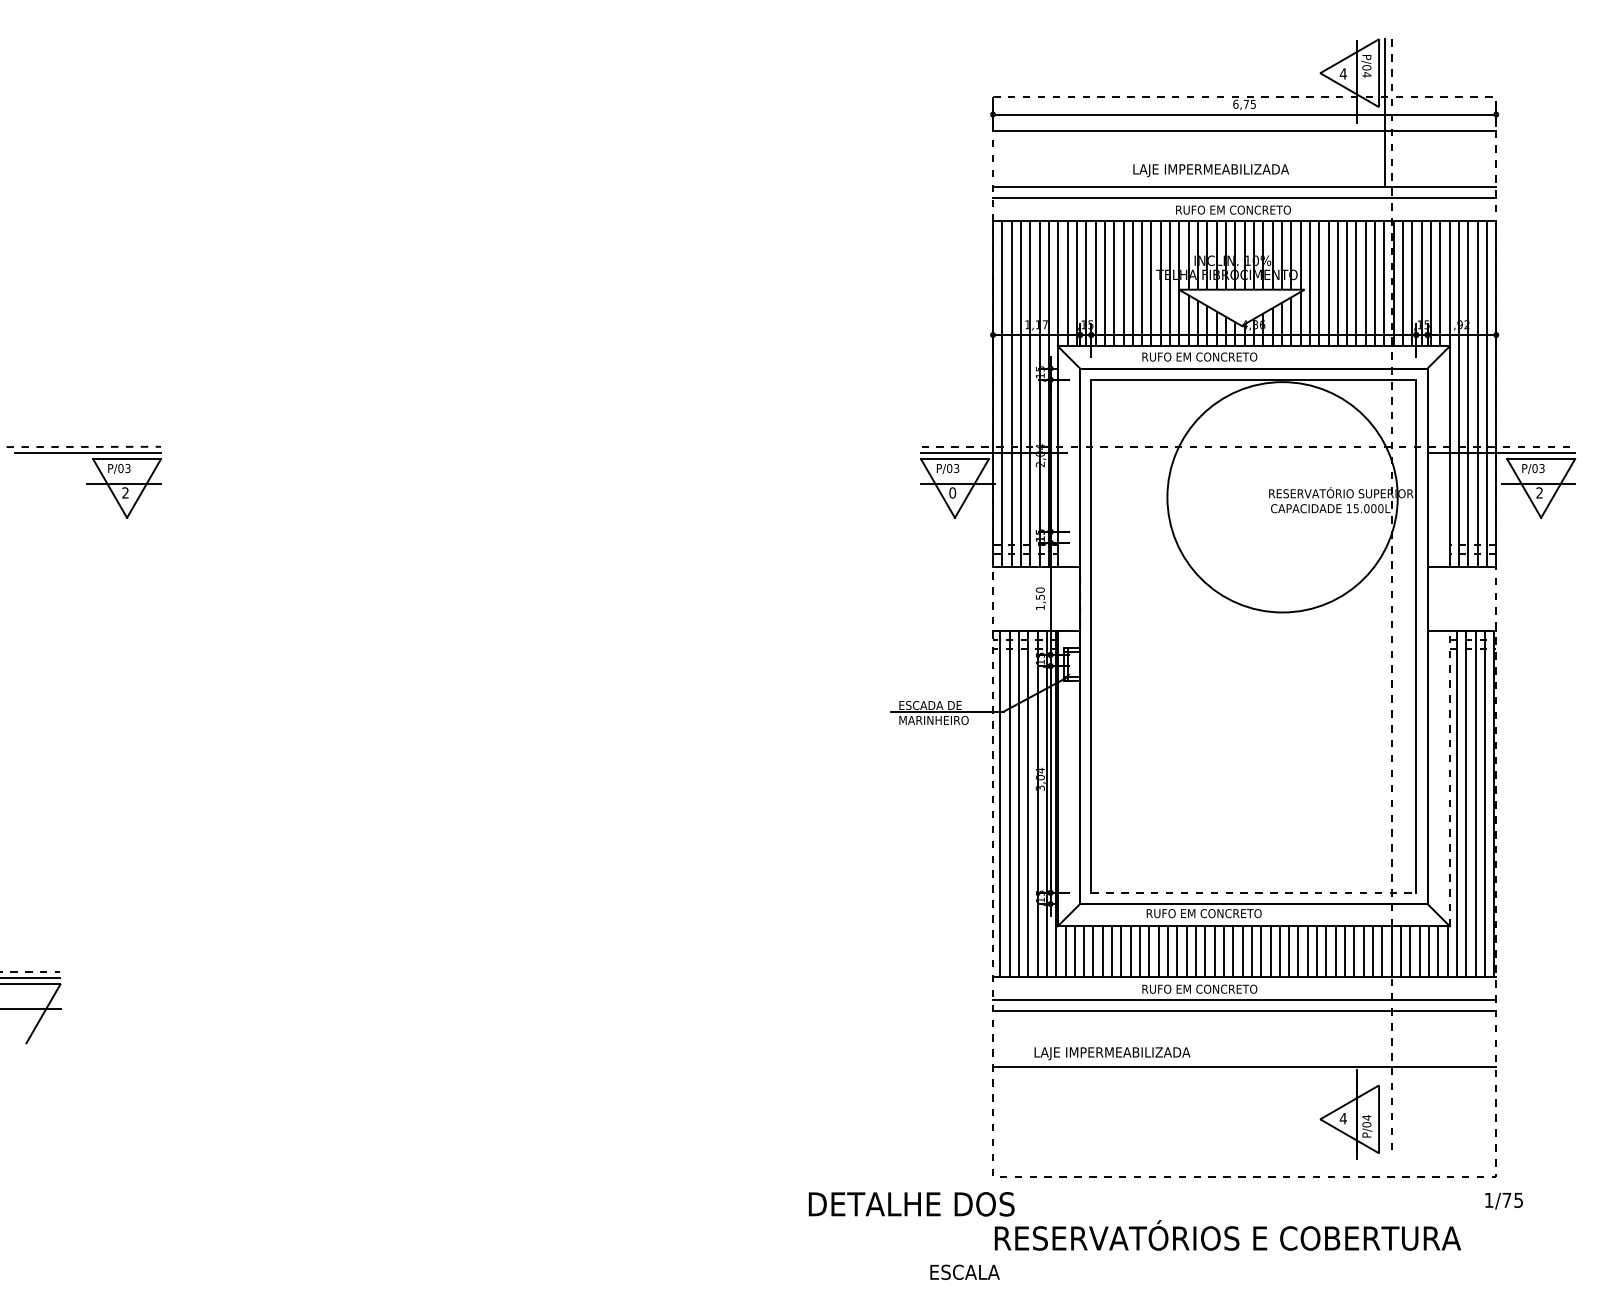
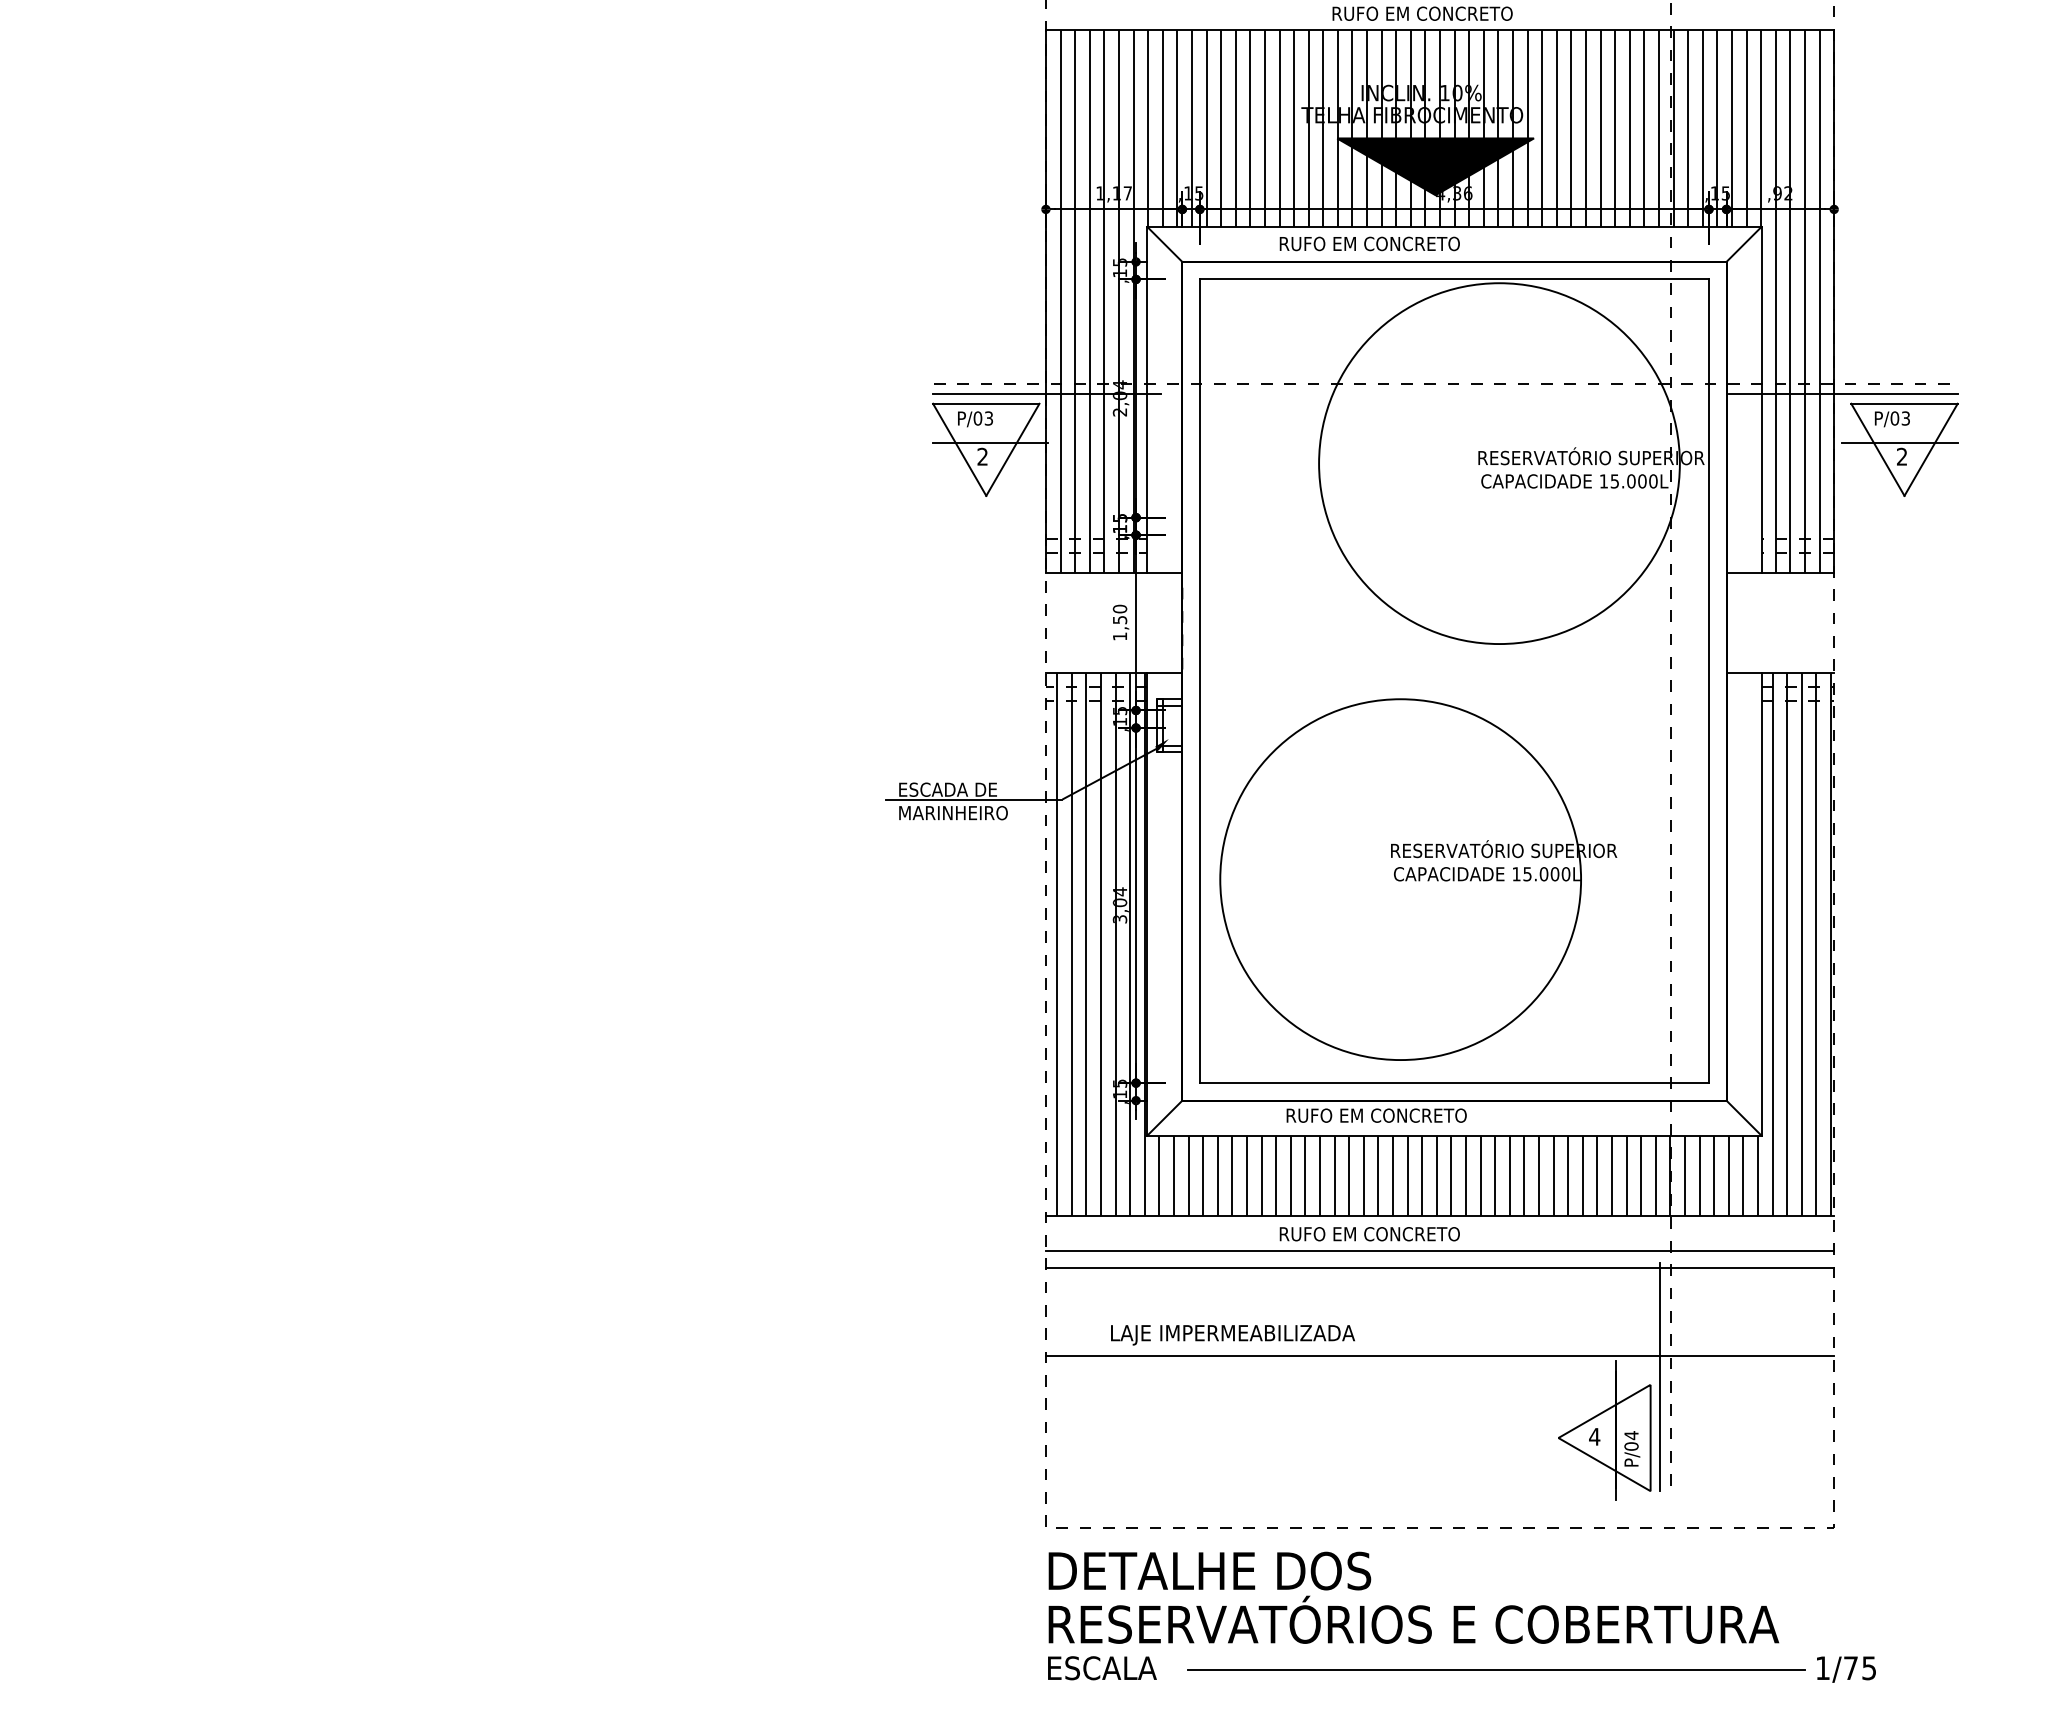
fill: (1241, 307) -> (1435, 166), added
text: (952, 492) -> (982, 456), 0 -> 2
part: (1230, 762) -> (1417, 879), added
line: (1449, 778) -> (1760, 904), dashed -> solid
line: (1253, 892) -> (1453, 1082), dashed -> solid
line: (1384, 1080) -> (1659, 1377), added
text: (1503, 1201) -> (1845, 1670), moved
text: (911, 1204) -> (1209, 1571), moved
line: (1280, 1267) -> (1496, 1670), added
text: (964, 1271) -> (1101, 1666), moved

